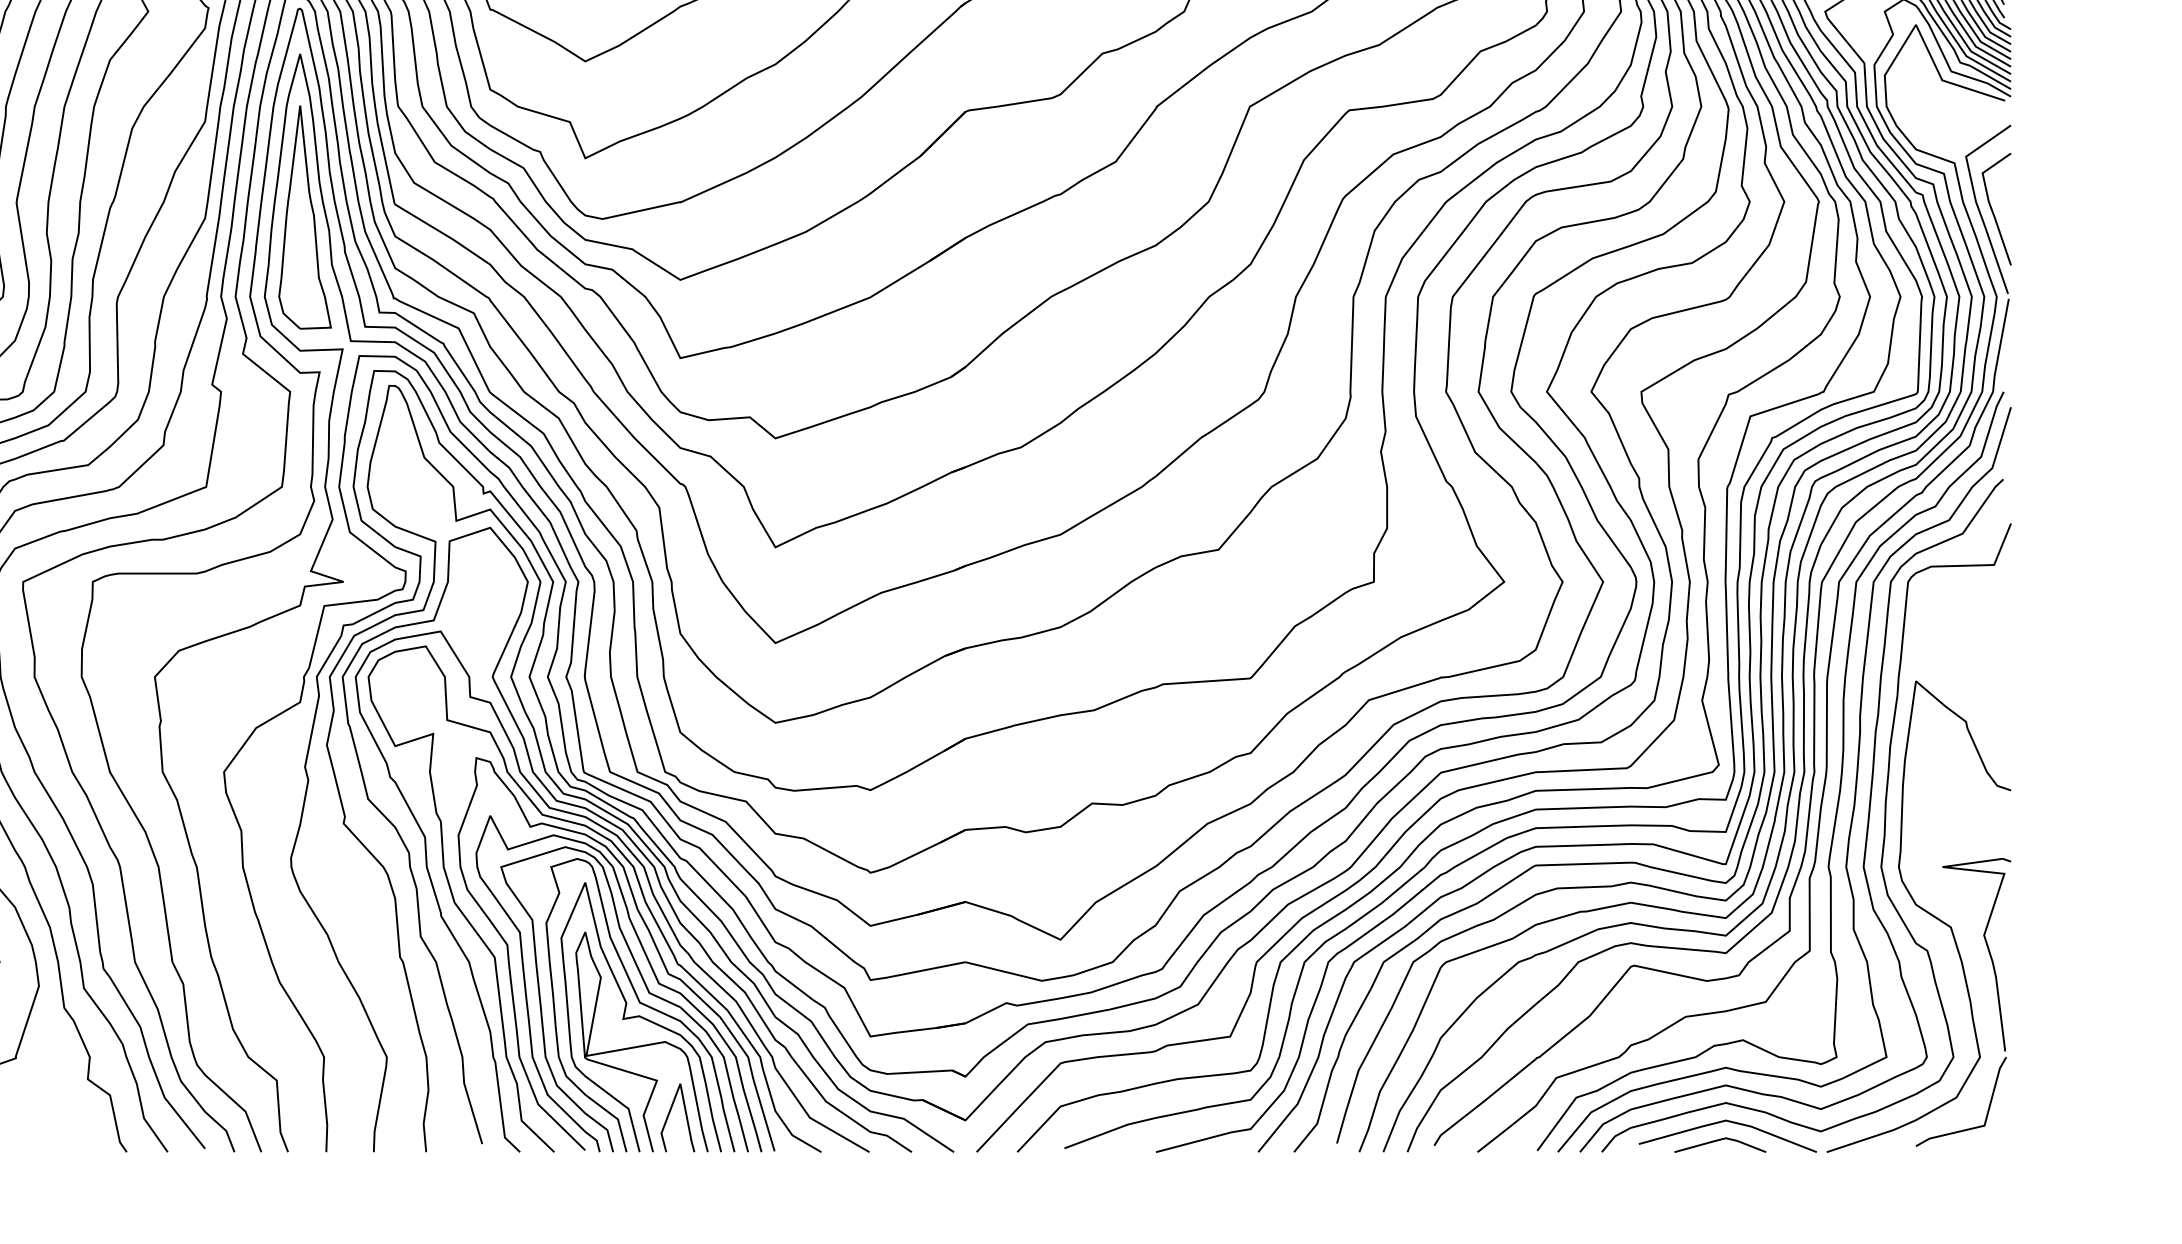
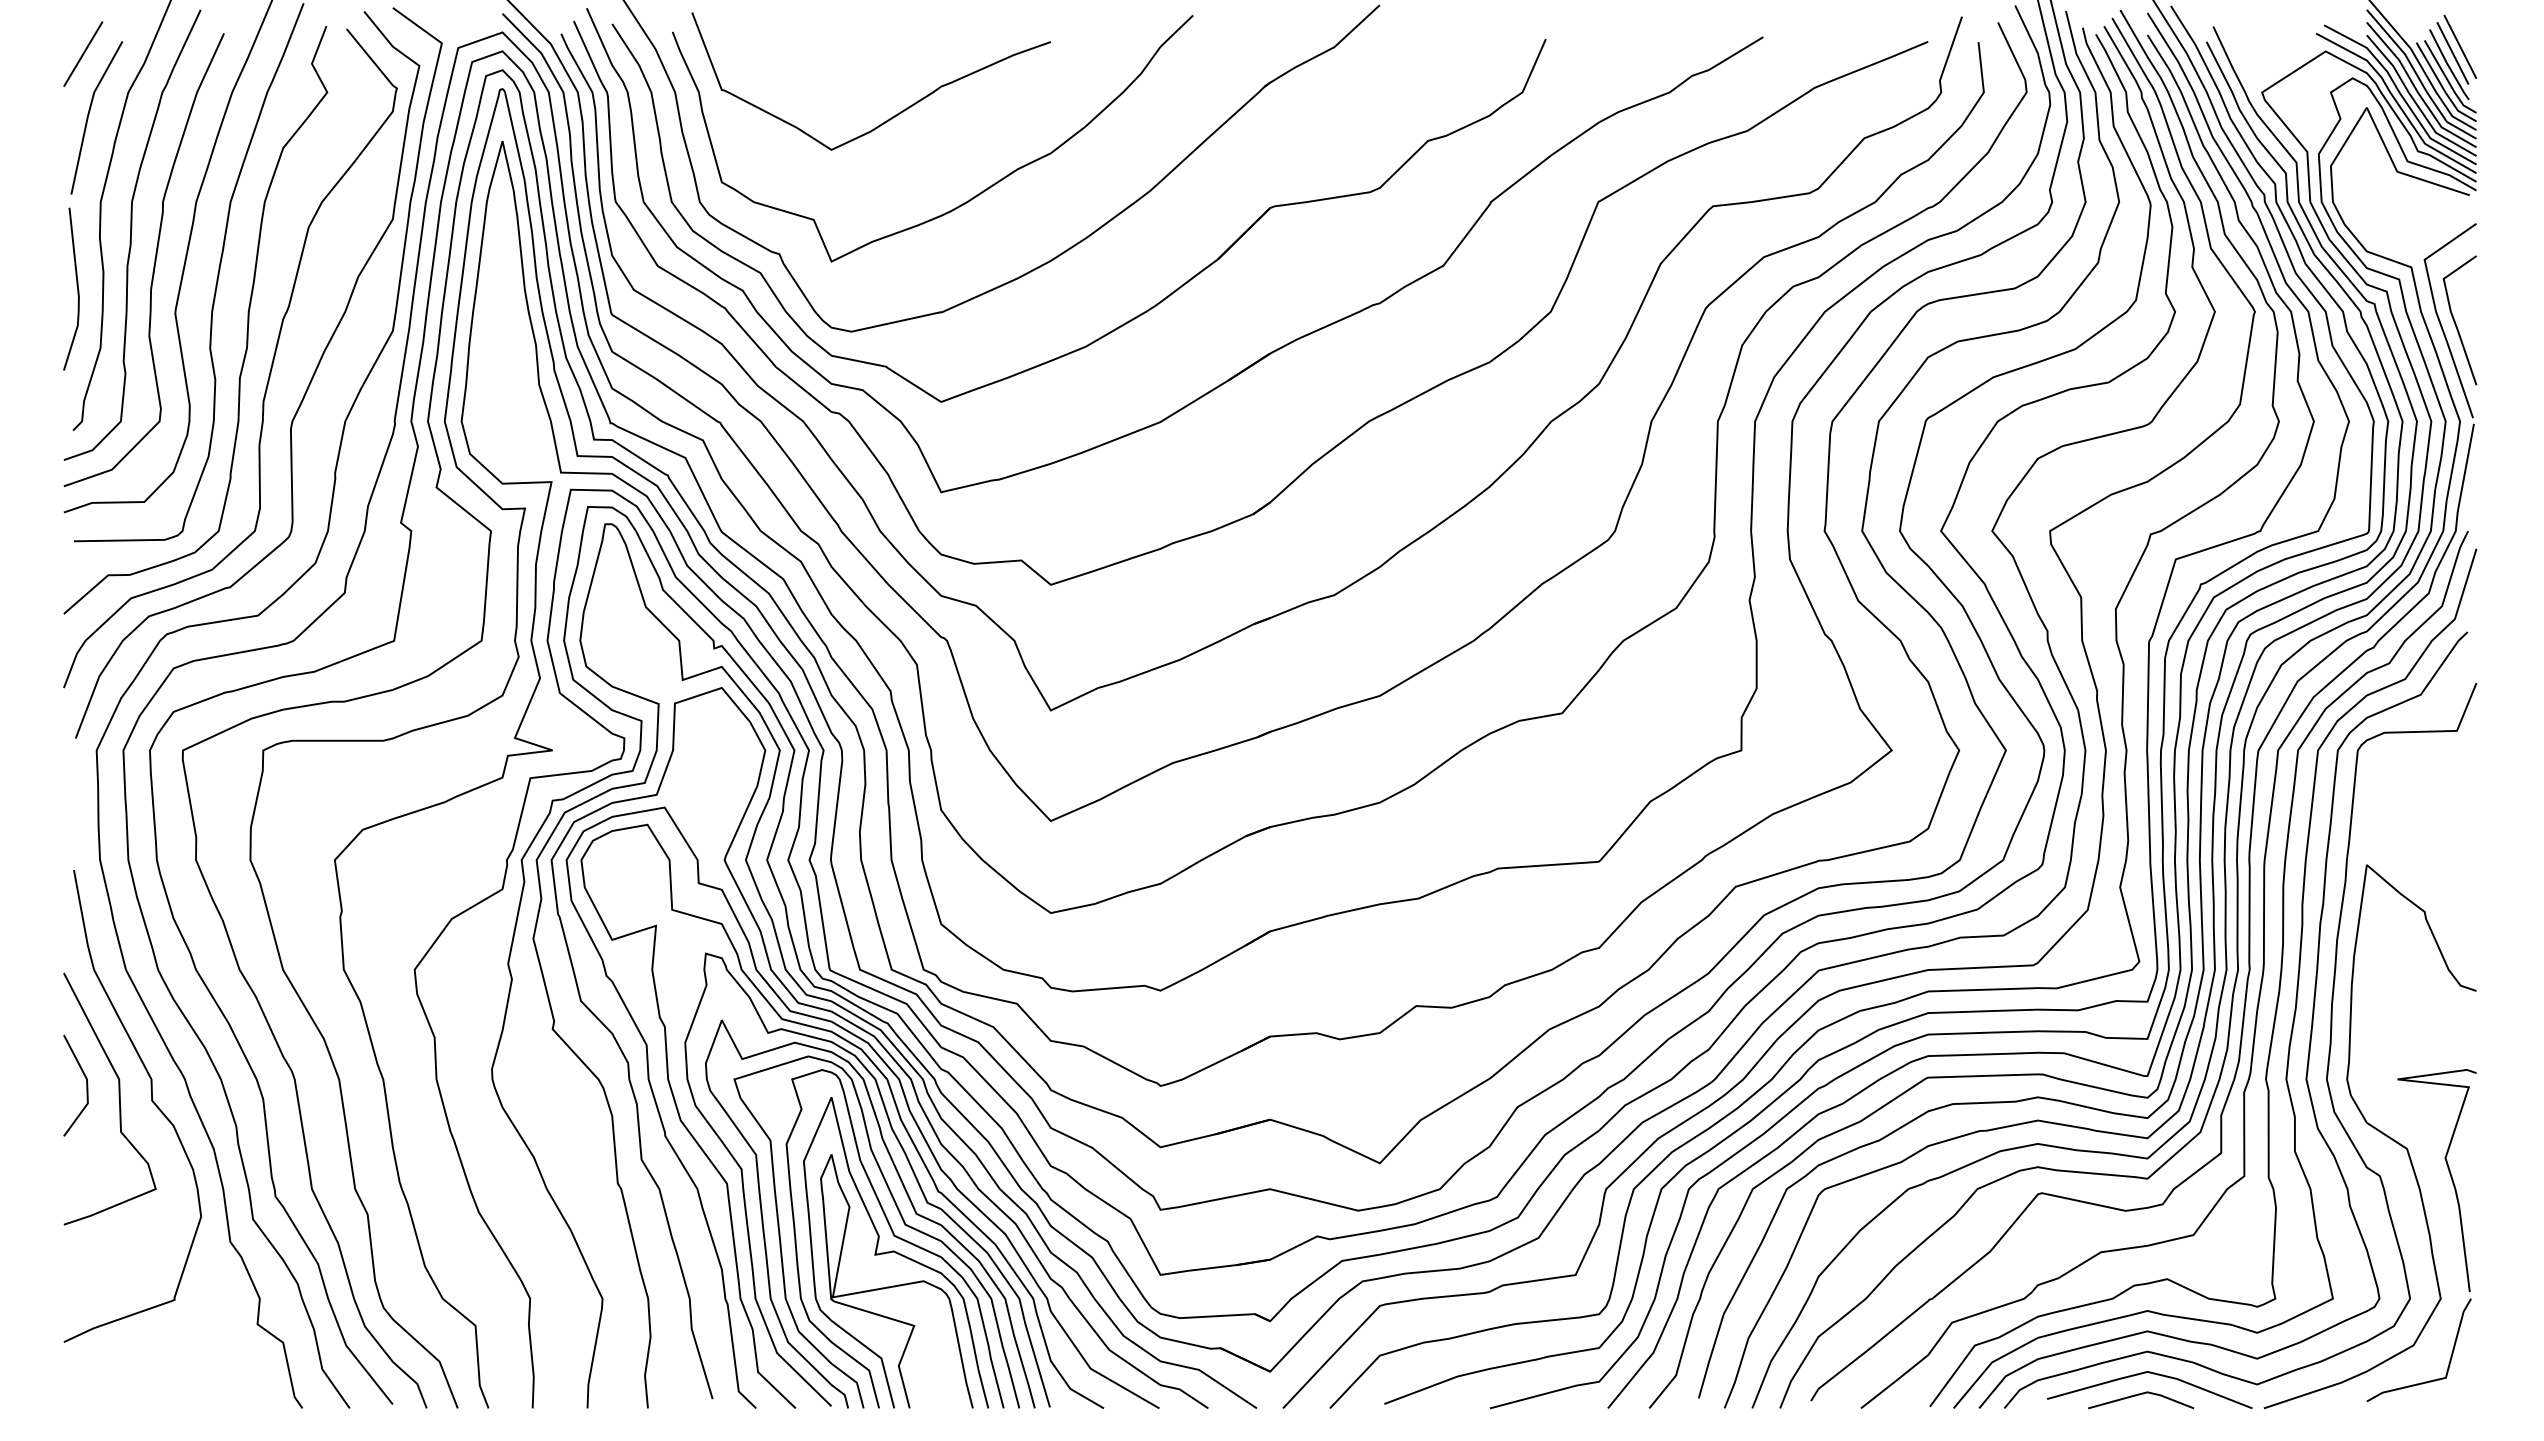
part: (305, 217) -> (508, 329), removed
line: (685, 1117) -> (947, 1368), removed

